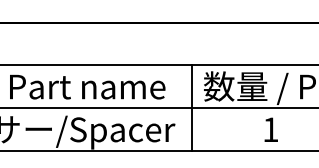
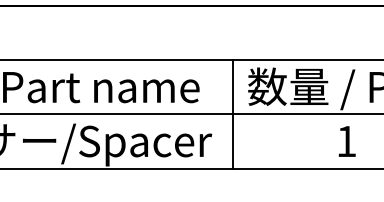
text: (270, 129) -> (346, 141), moved

